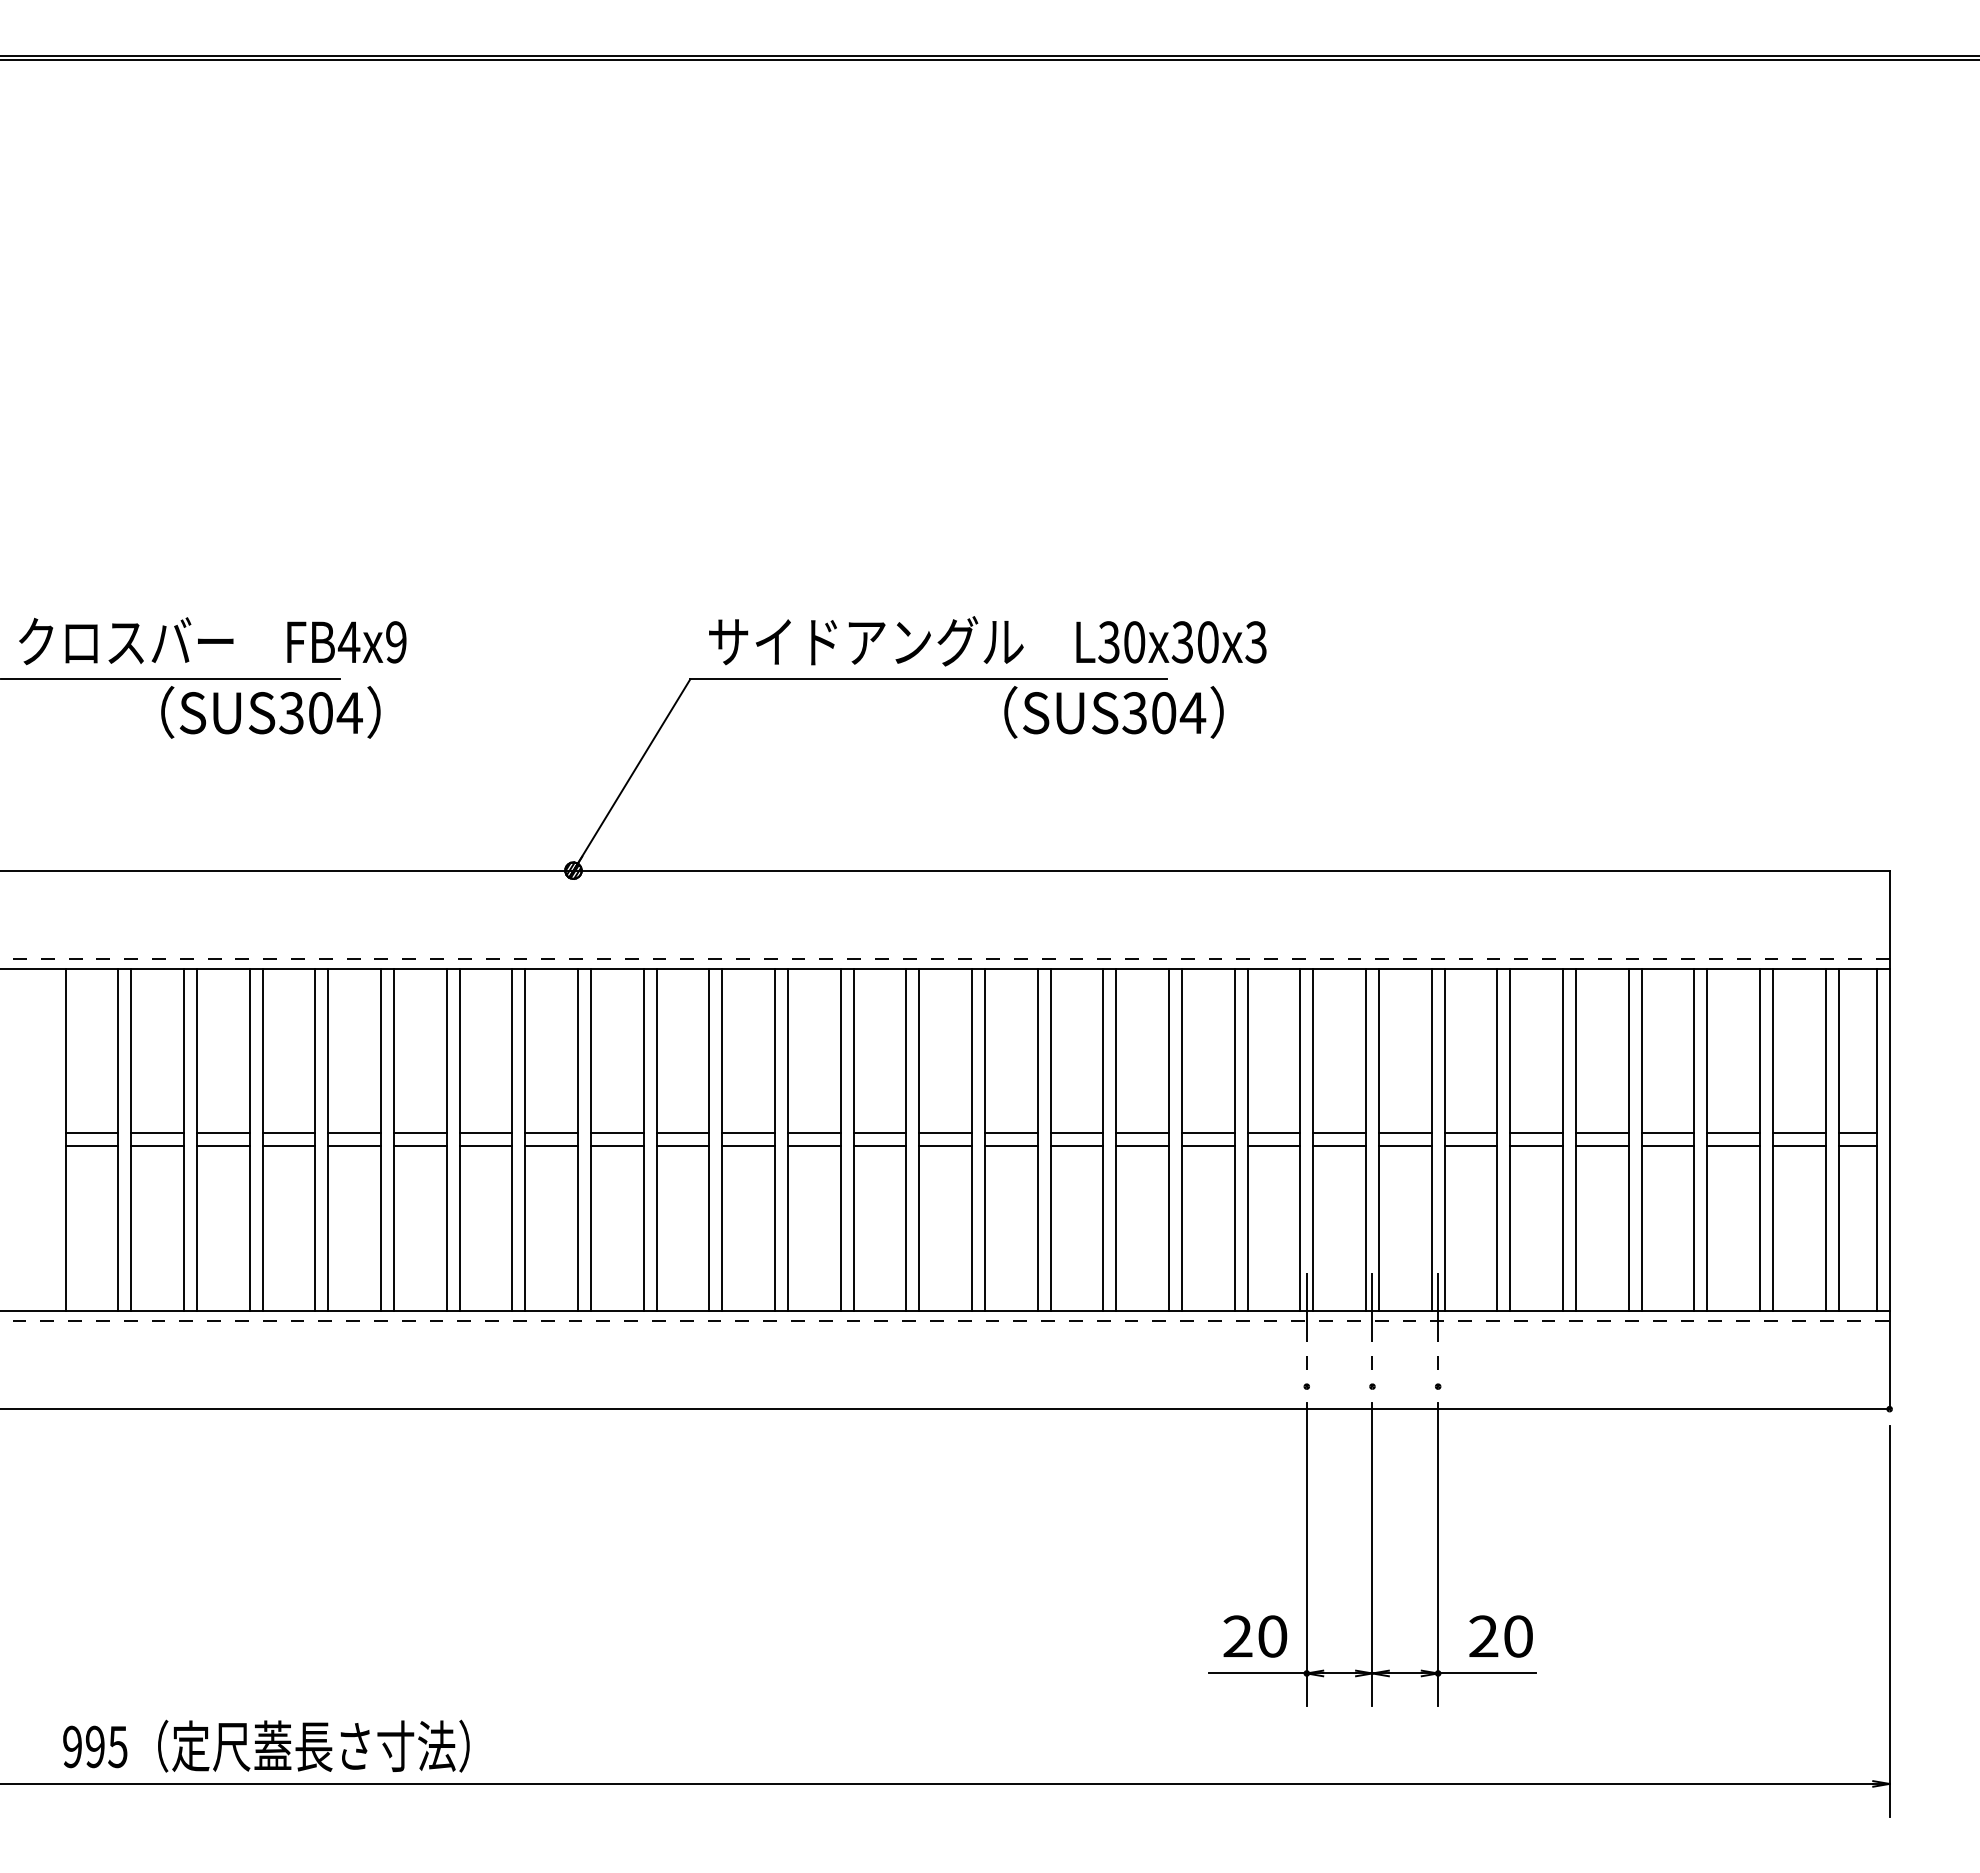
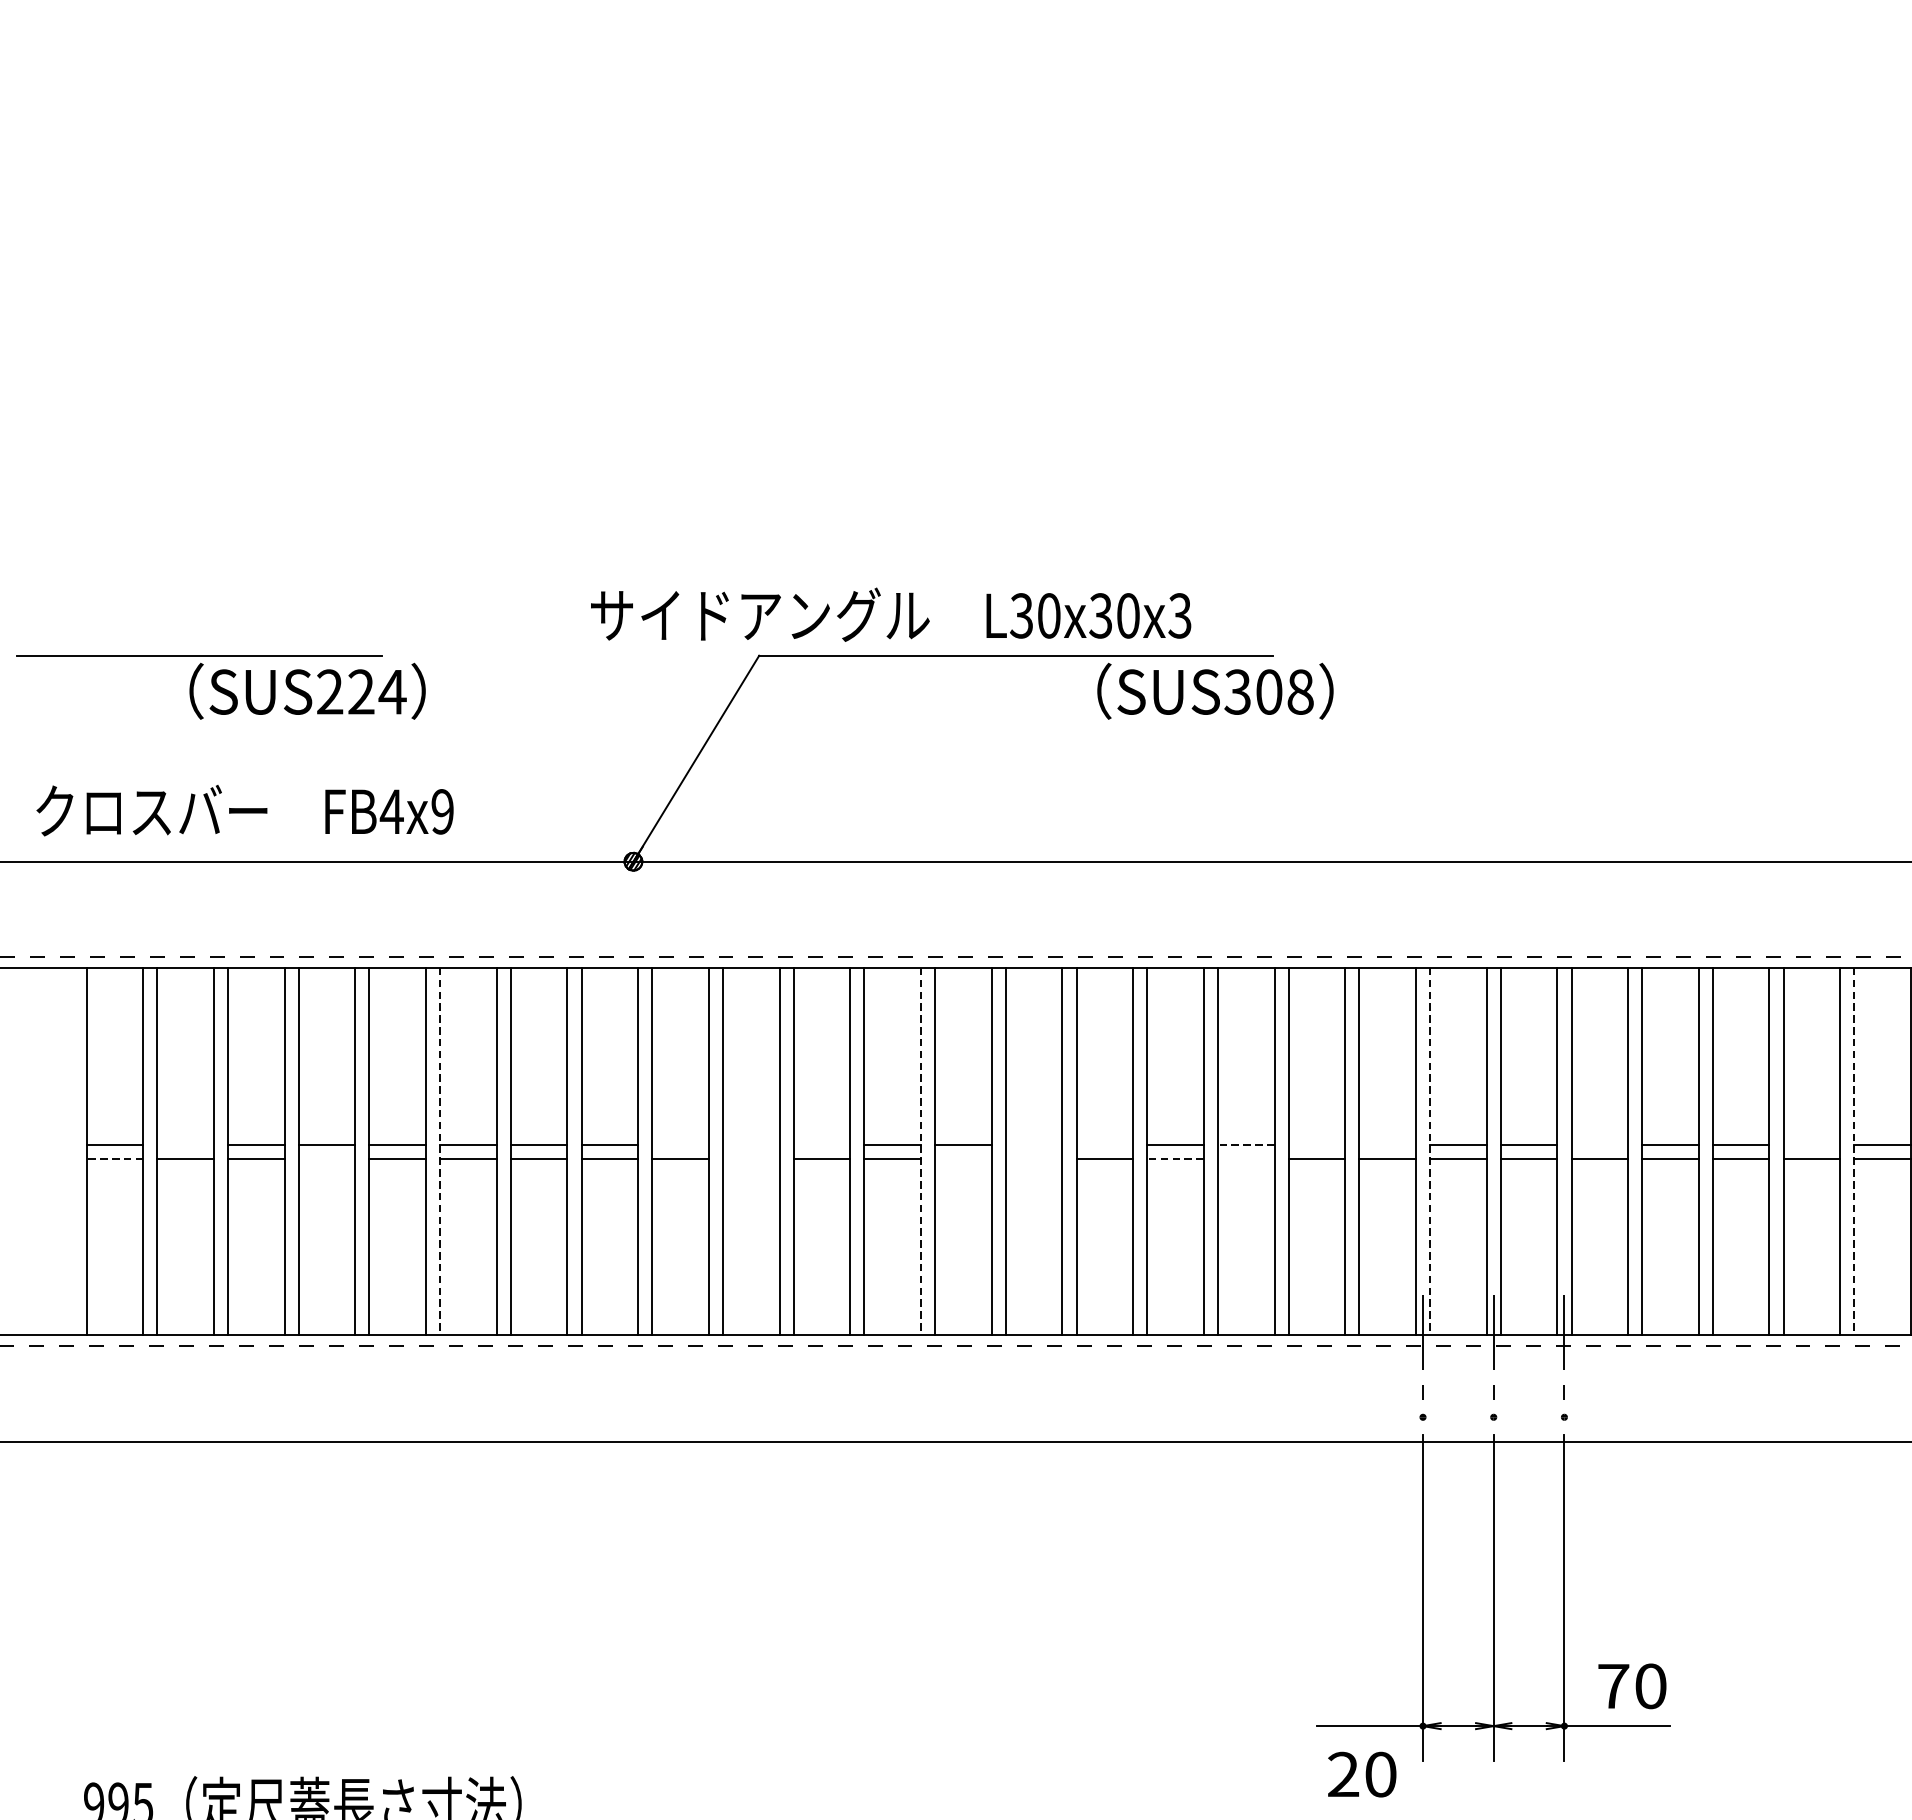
text: (212, 641) -> (244, 810), moved
text: (987, 641) -> (890, 615), moved
text: (305, 713) -> (344, 692), SUS304 -> SUS224
text: (1192, 713) -> (1299, 692), SUS304 -> SUS308
line: (157, 1133) -> (185, 1144), removed
line: (616, 1133) -> (679, 1144), removed
line: (682, 1133) -> (750, 1144), removed
line: (748, 1133) -> (821, 1144), removed
line: (945, 1133) -> (1033, 1144), removed
line: (1011, 1133) -> (1105, 1144), removed
line: (1142, 1133) -> (1246, 1144), solid -> dashed
line: (1208, 1133) -> (1317, 1144), removed
line: (1273, 1133) -> (1387, 1144), removed
line: (1470, 1133) -> (1599, 1144), removed
line: (1667, 1133) -> (1811, 1144), removed
line: (393, 1139) -> (439, 1151), solid -> dashed
line: (840, 1139) -> (920, 1151), solid -> dashed
line: (1313, 1139) -> (1430, 1151), solid -> dashed
line: (1707, 1139) -> (1854, 1151), solid -> dashed
line: (91, 1146) -> (114, 1158), solid -> dashed
line: (288, 1146) -> (326, 1158), removed
line: (682, 1146) -> (750, 1158), removed
line: (879, 1146) -> (962, 1158), removed
line: (945, 1146) -> (1033, 1158), removed
line: (1076, 1146) -> (1175, 1158), solid -> dashed
line: (1142, 1146) -> (1246, 1158), removed
text: (1483, 1635) -> (1613, 1685), 20 -> 70
text: (1255, 1636) -> (1362, 1774), moved

